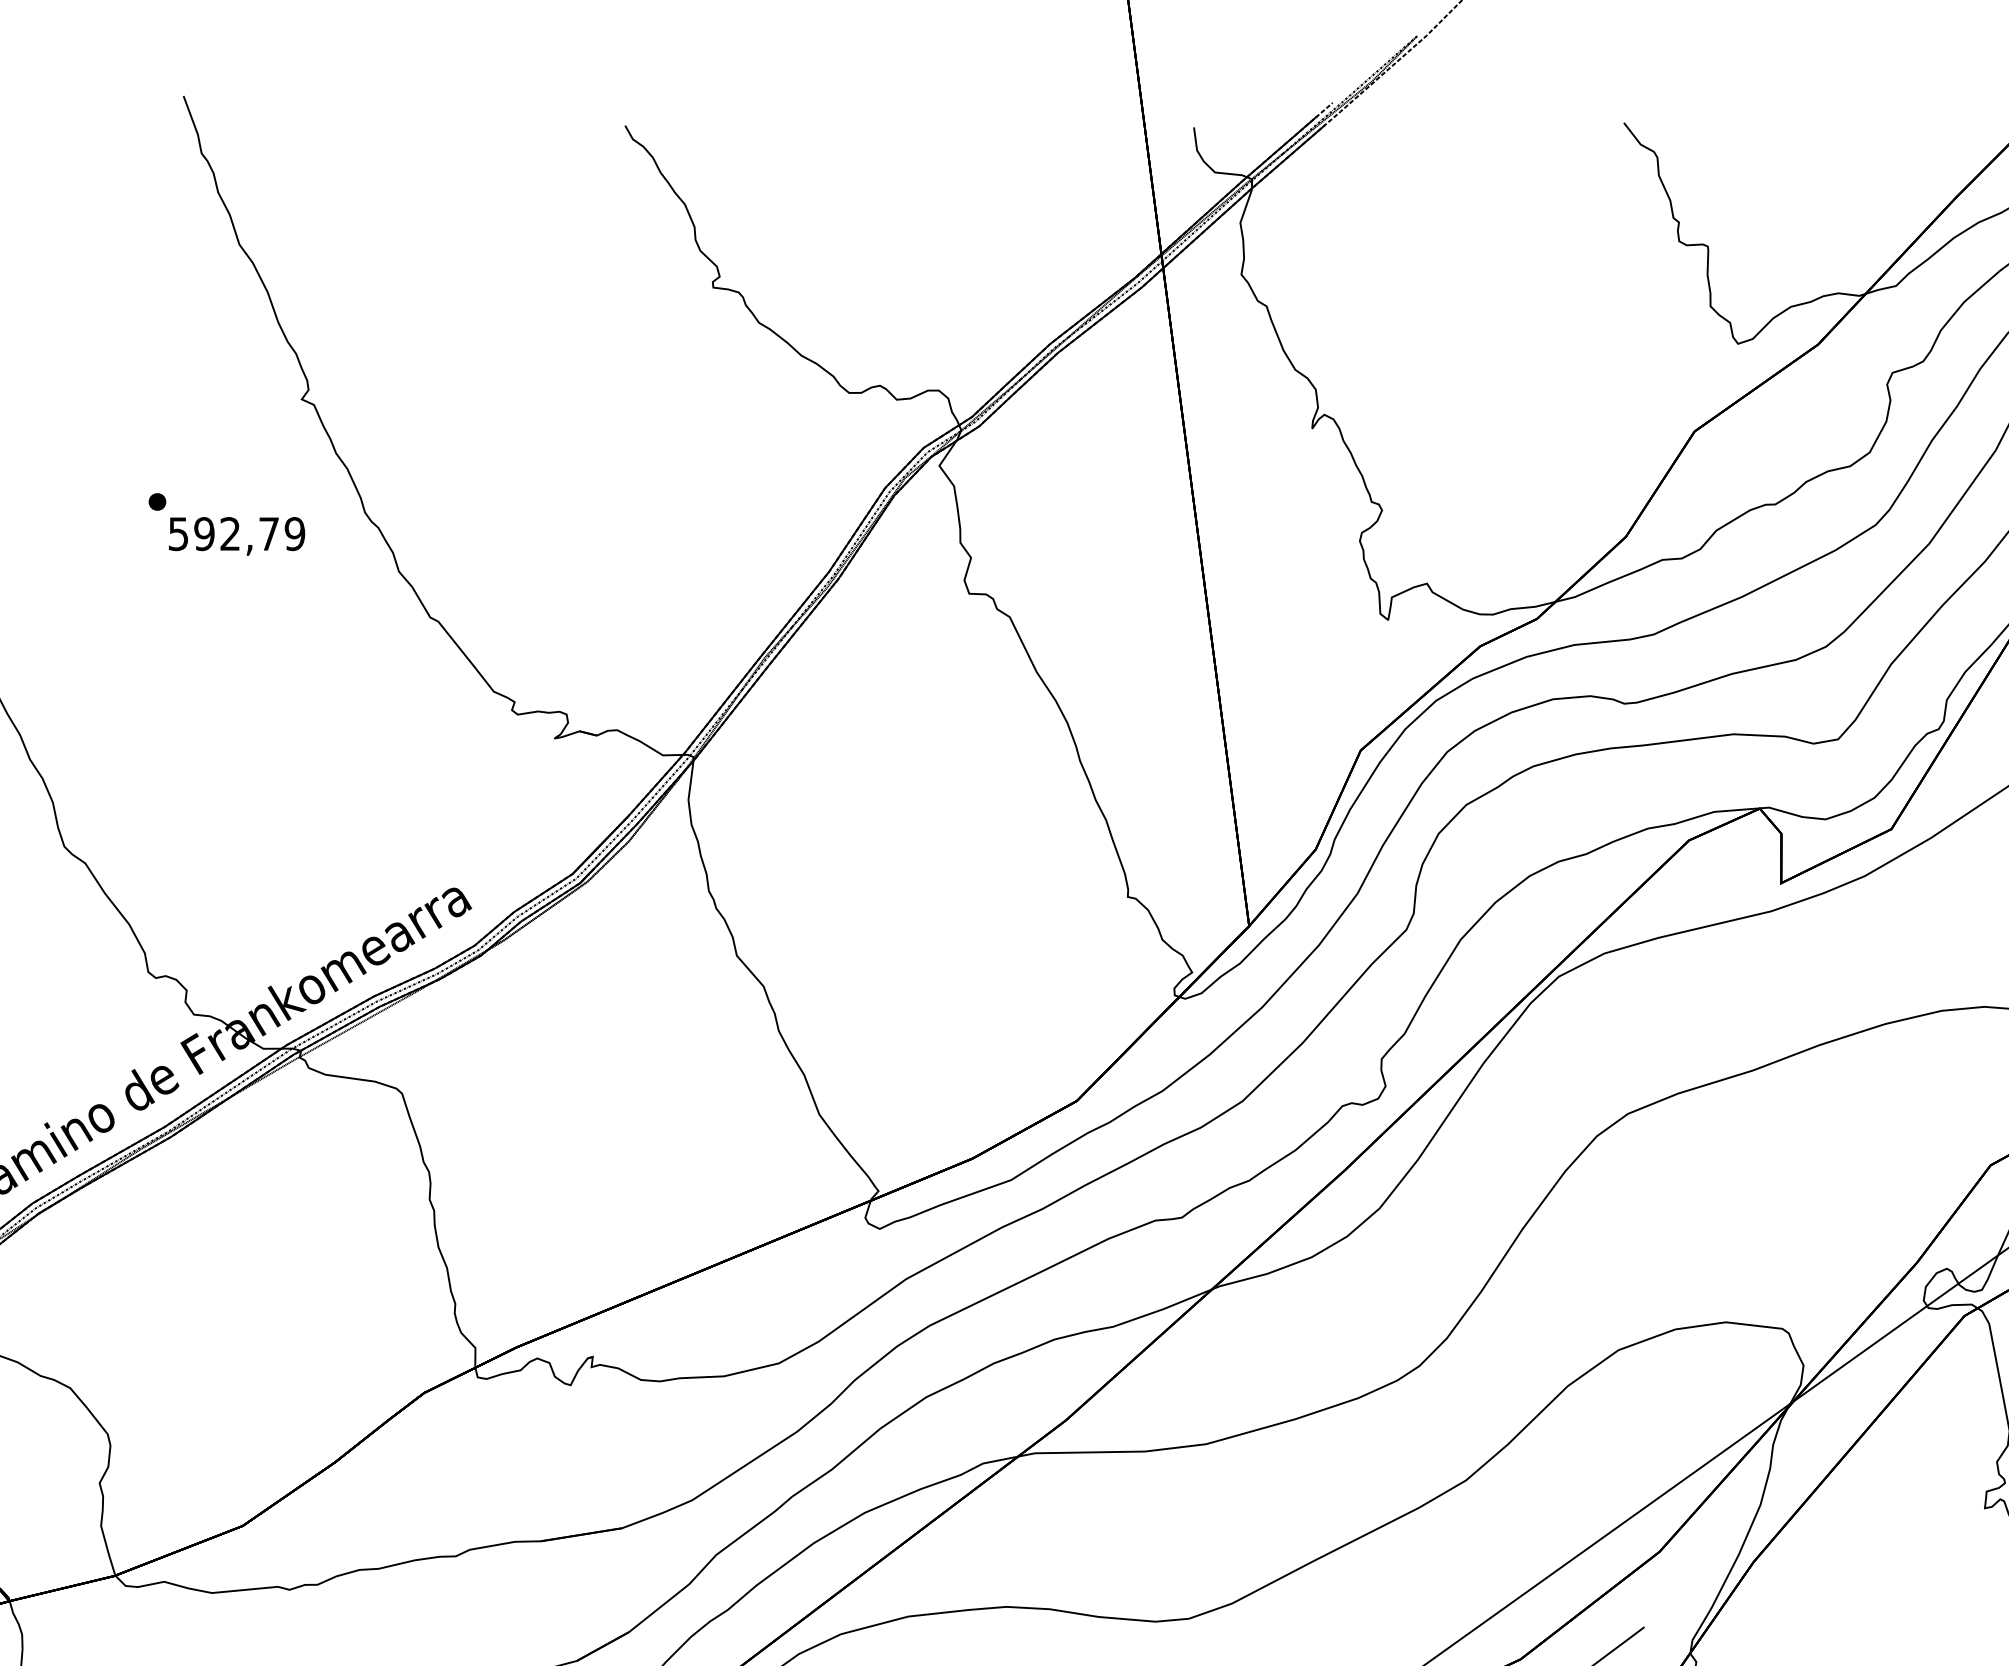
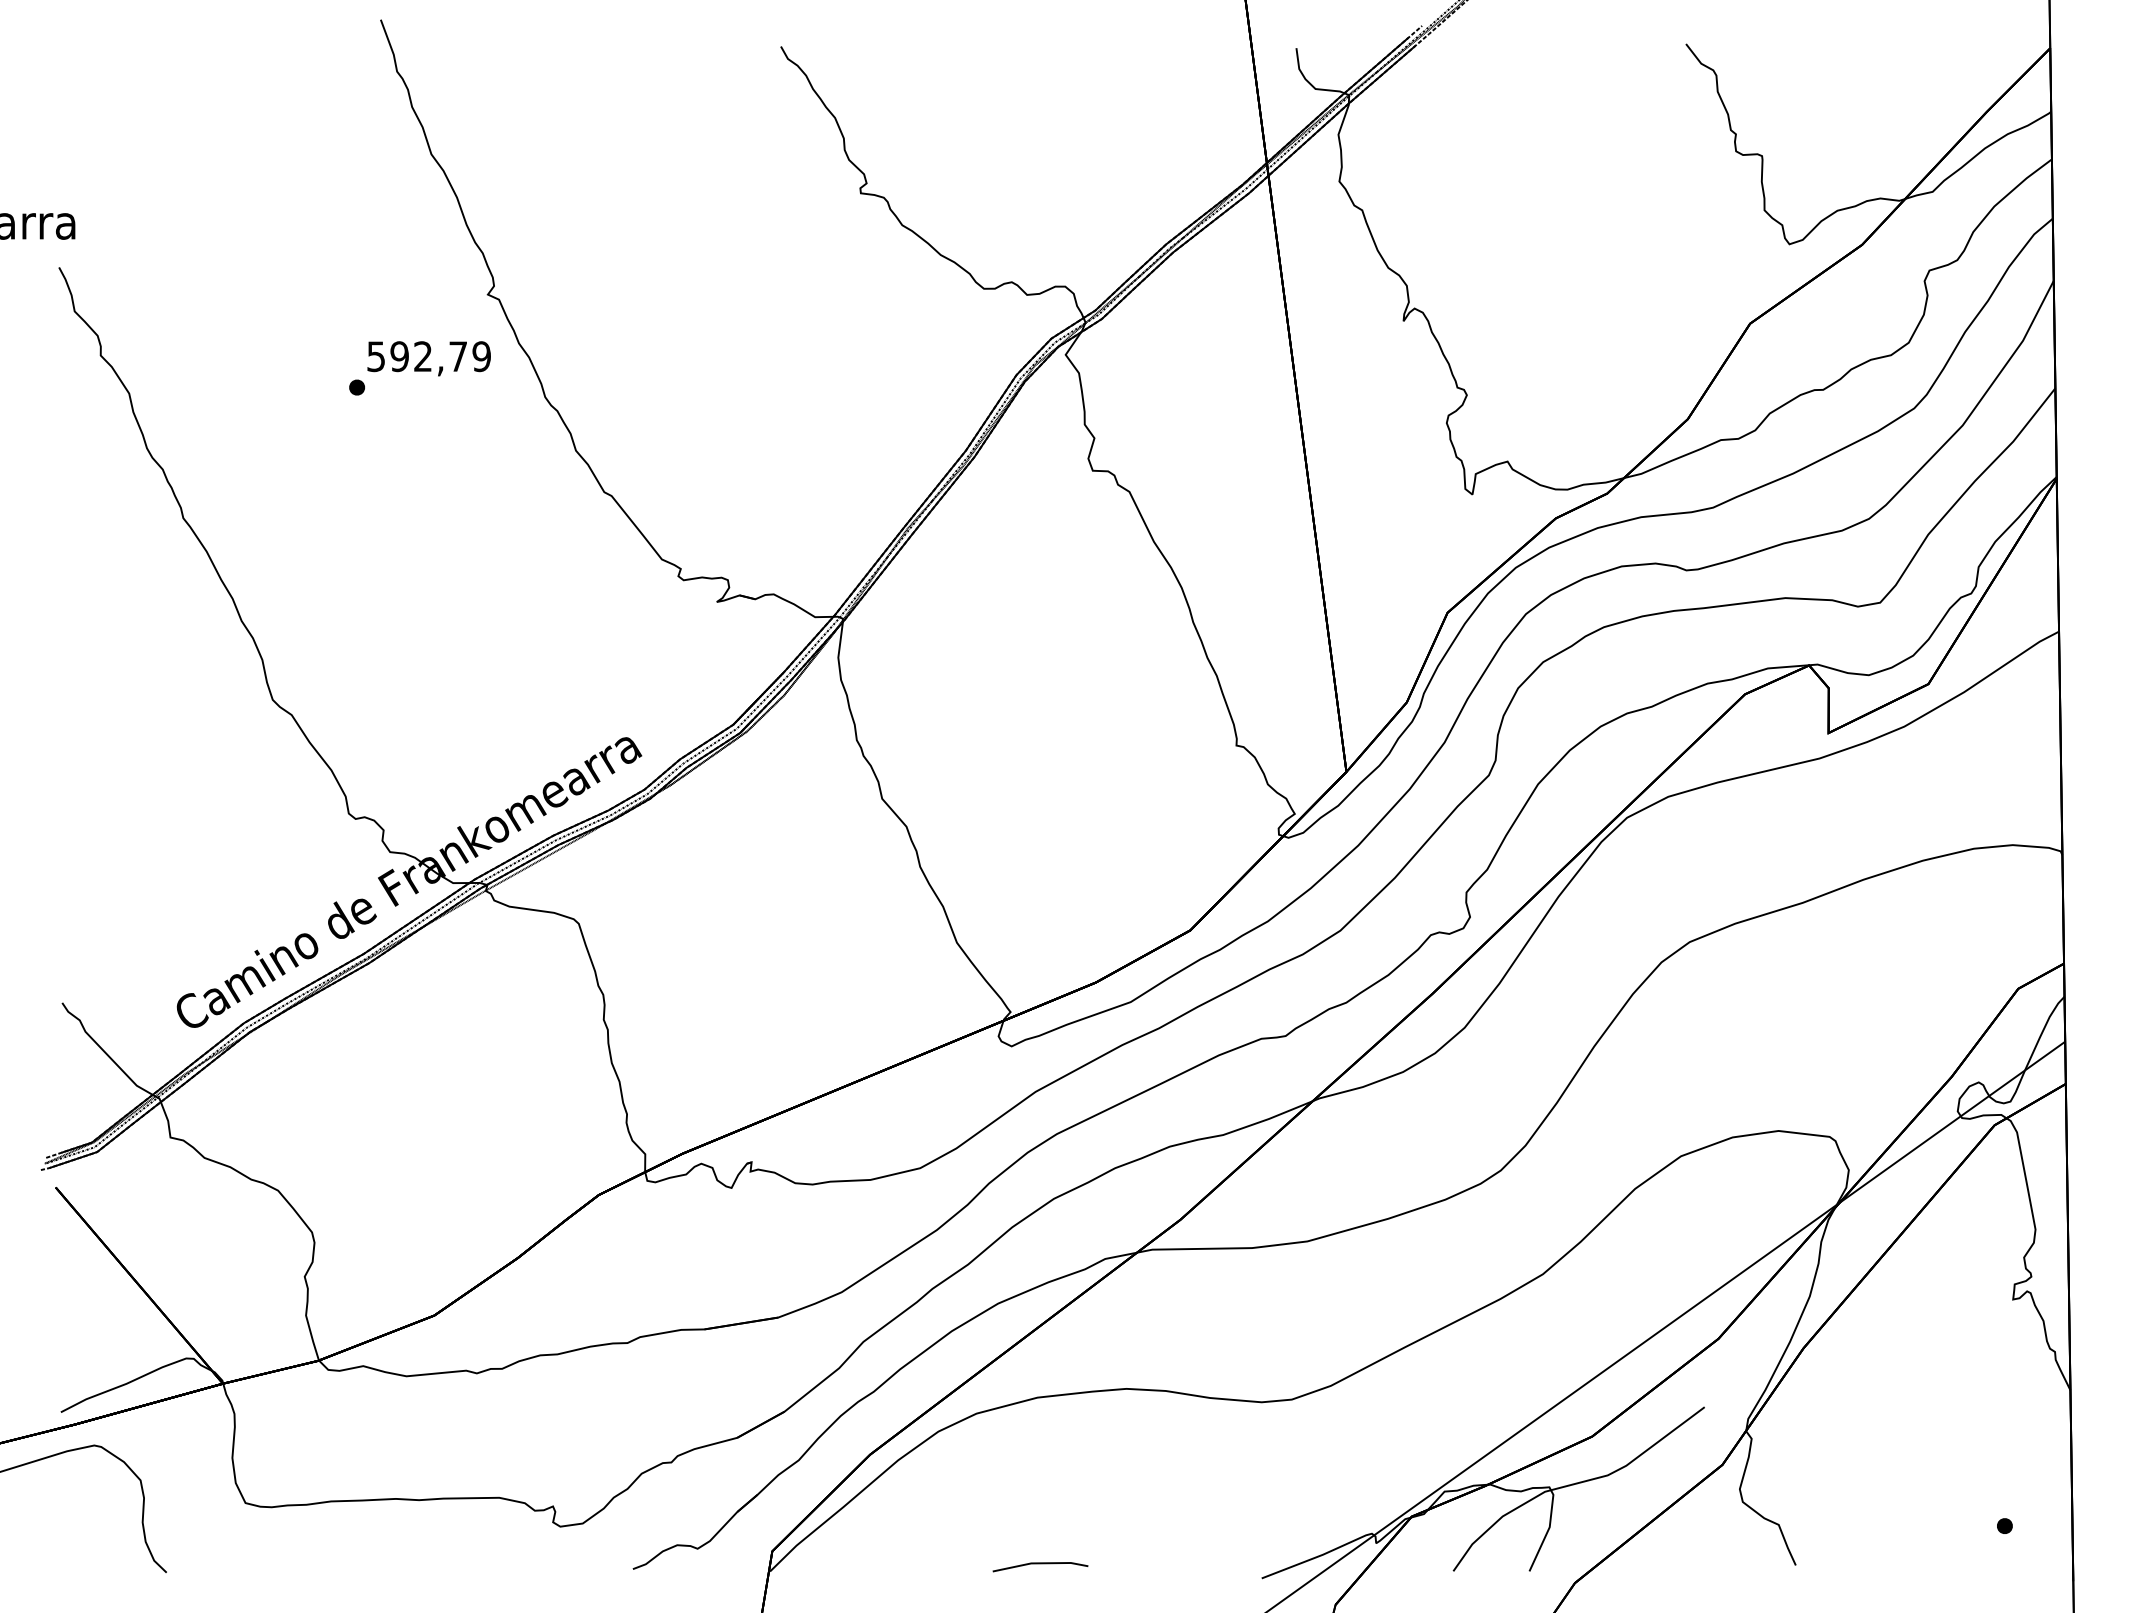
text: (236, 536) -> (428, 358), moved

